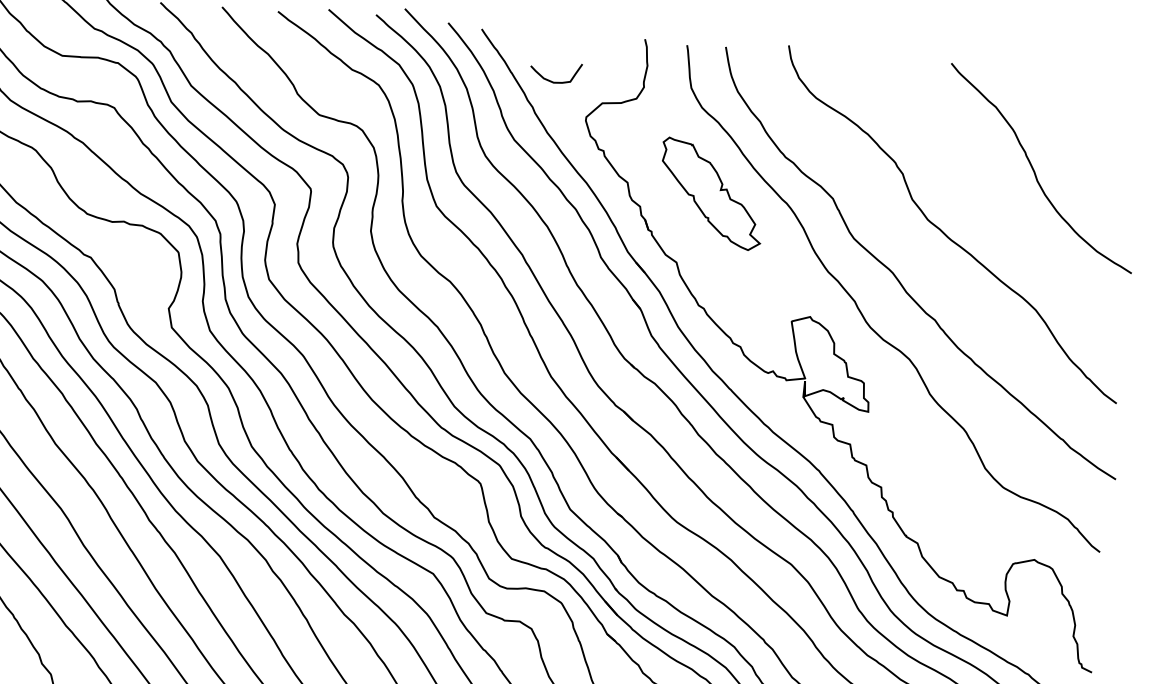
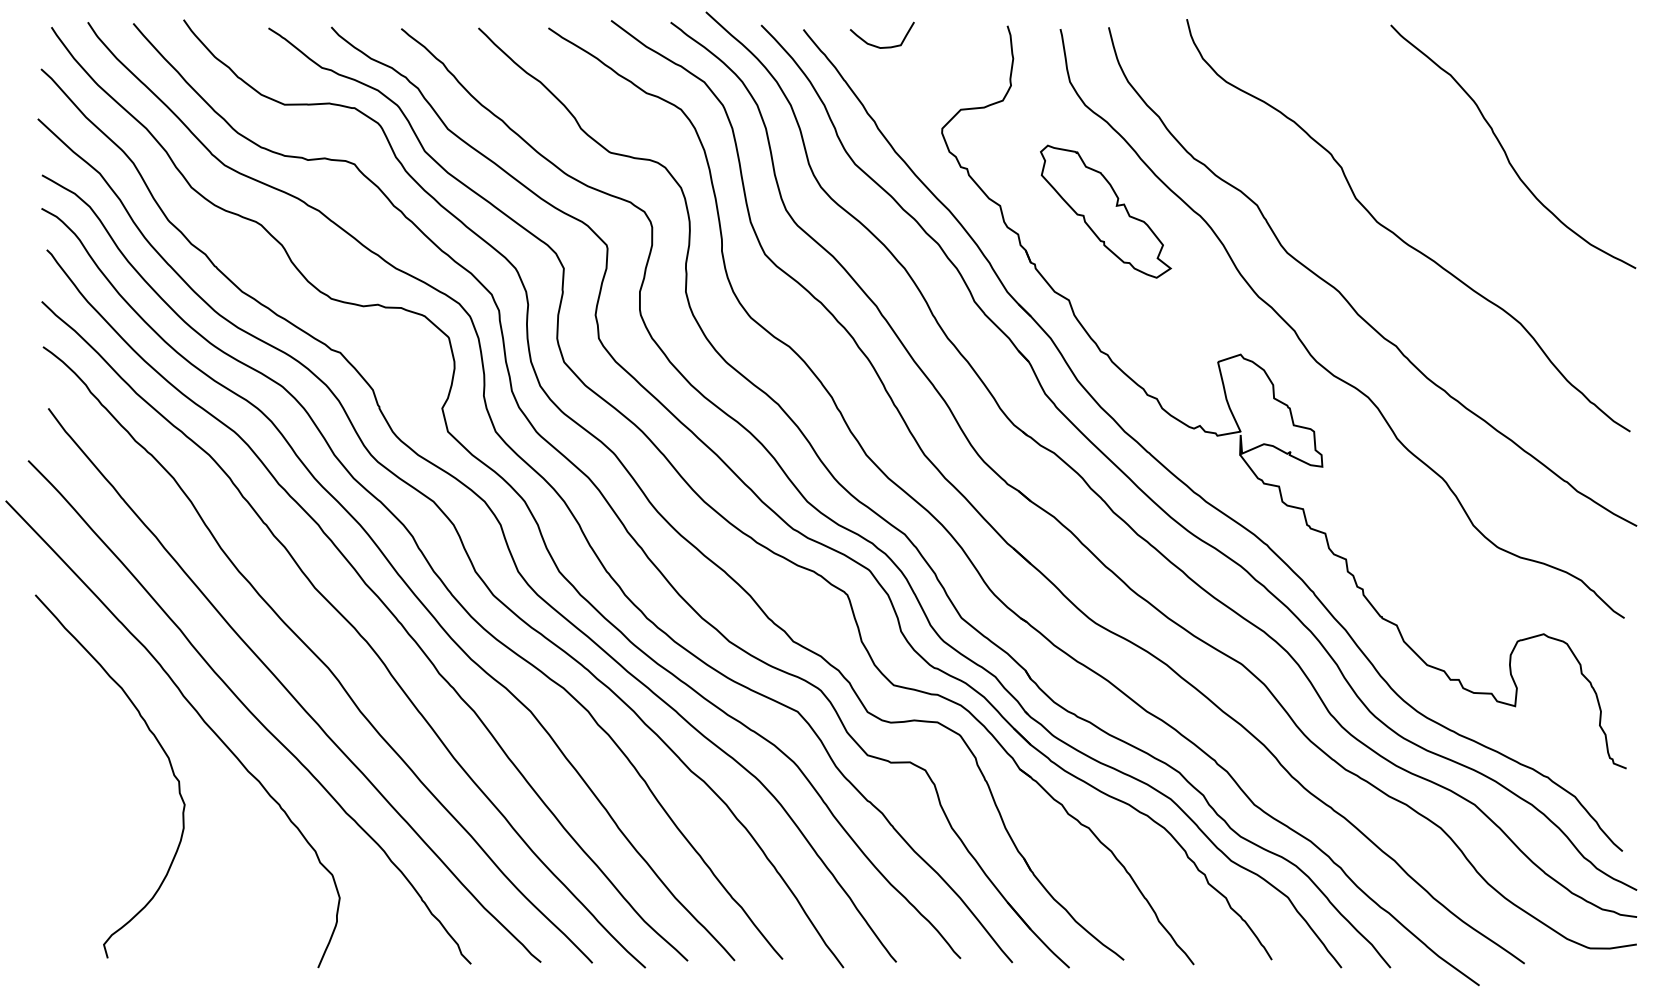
curve: (550, 80) -> (876, 45), moved

